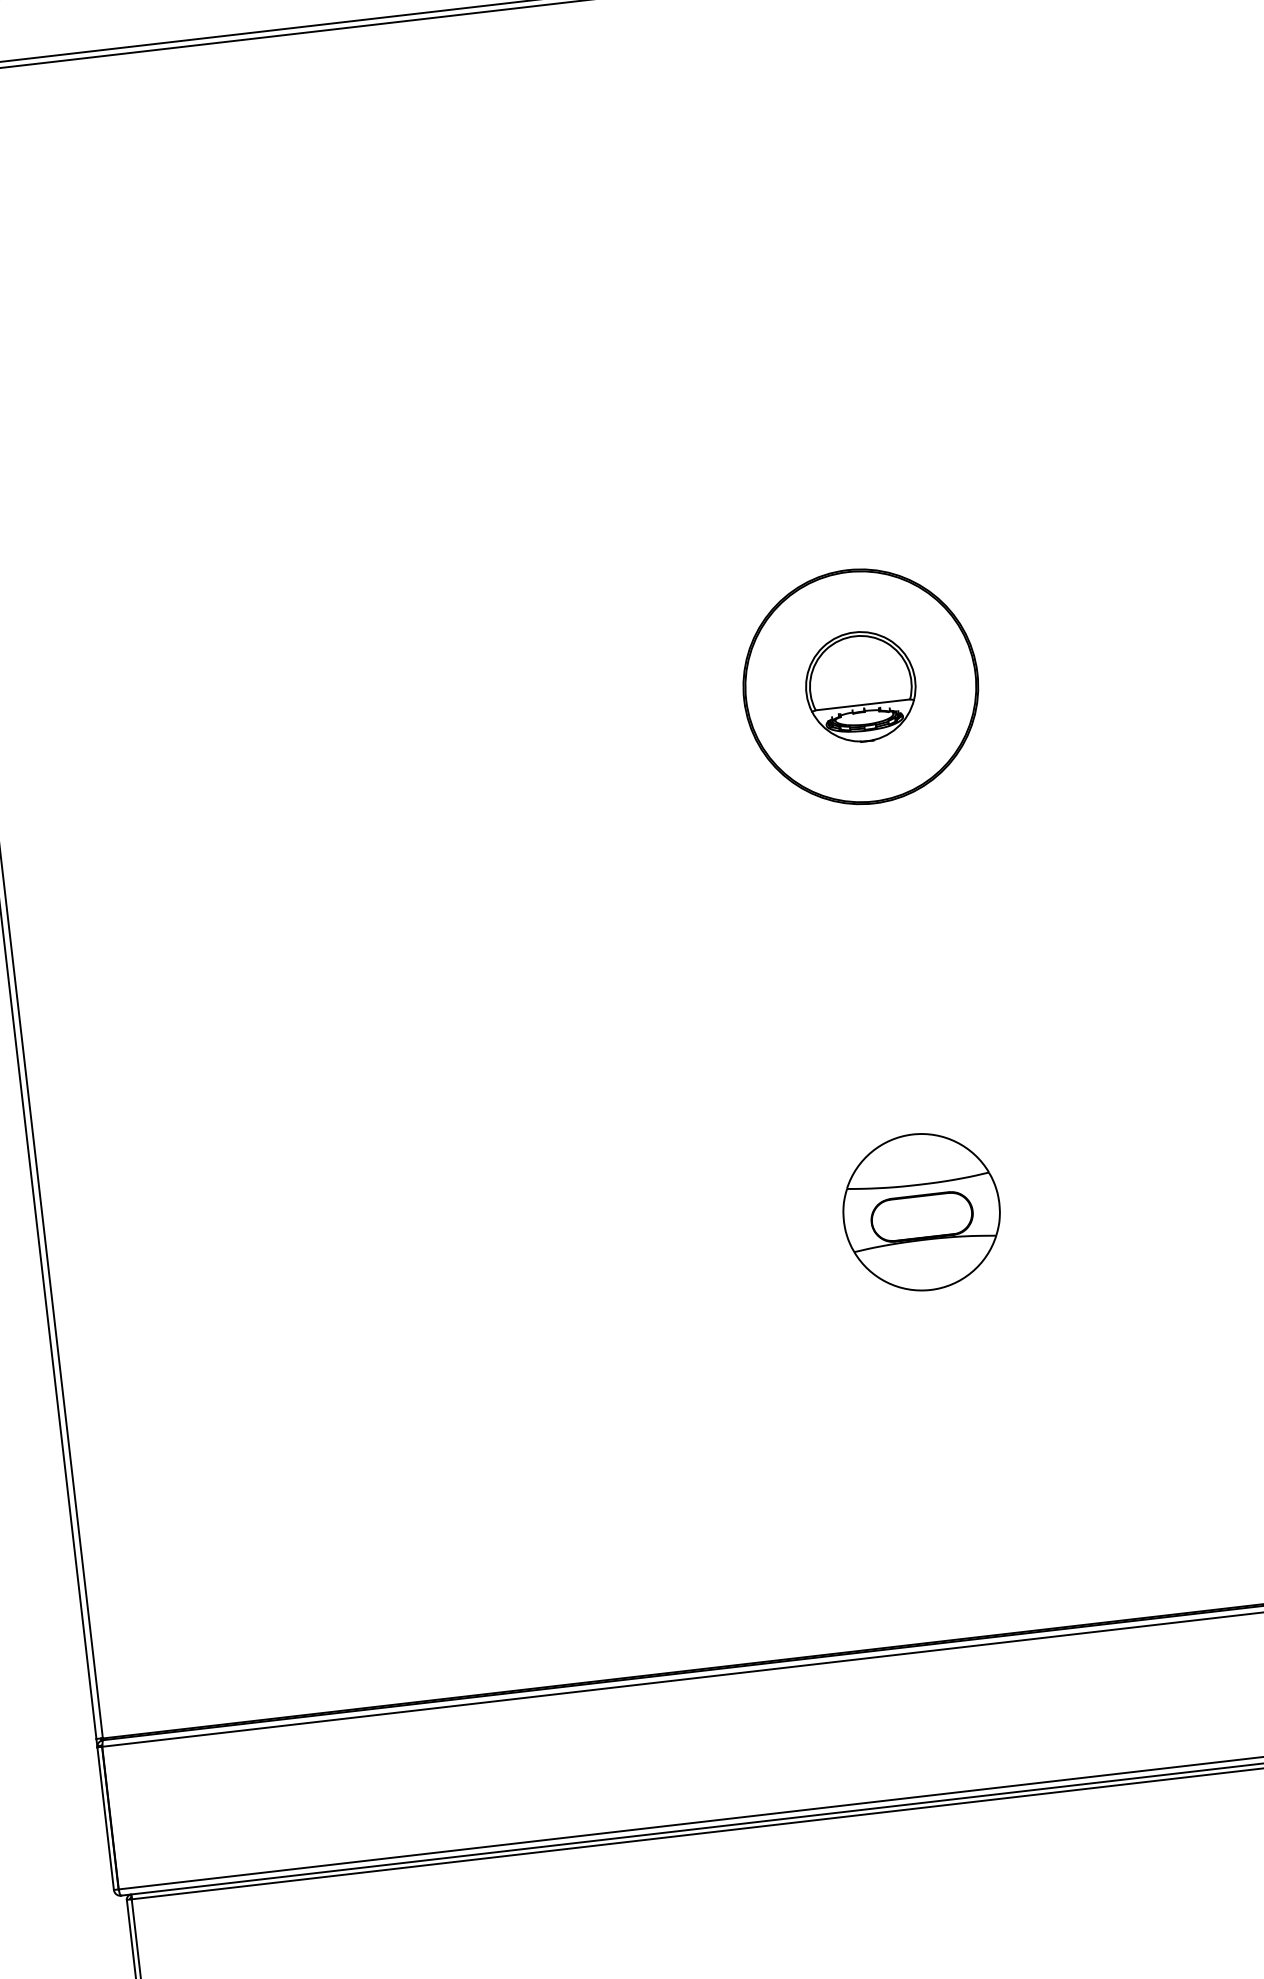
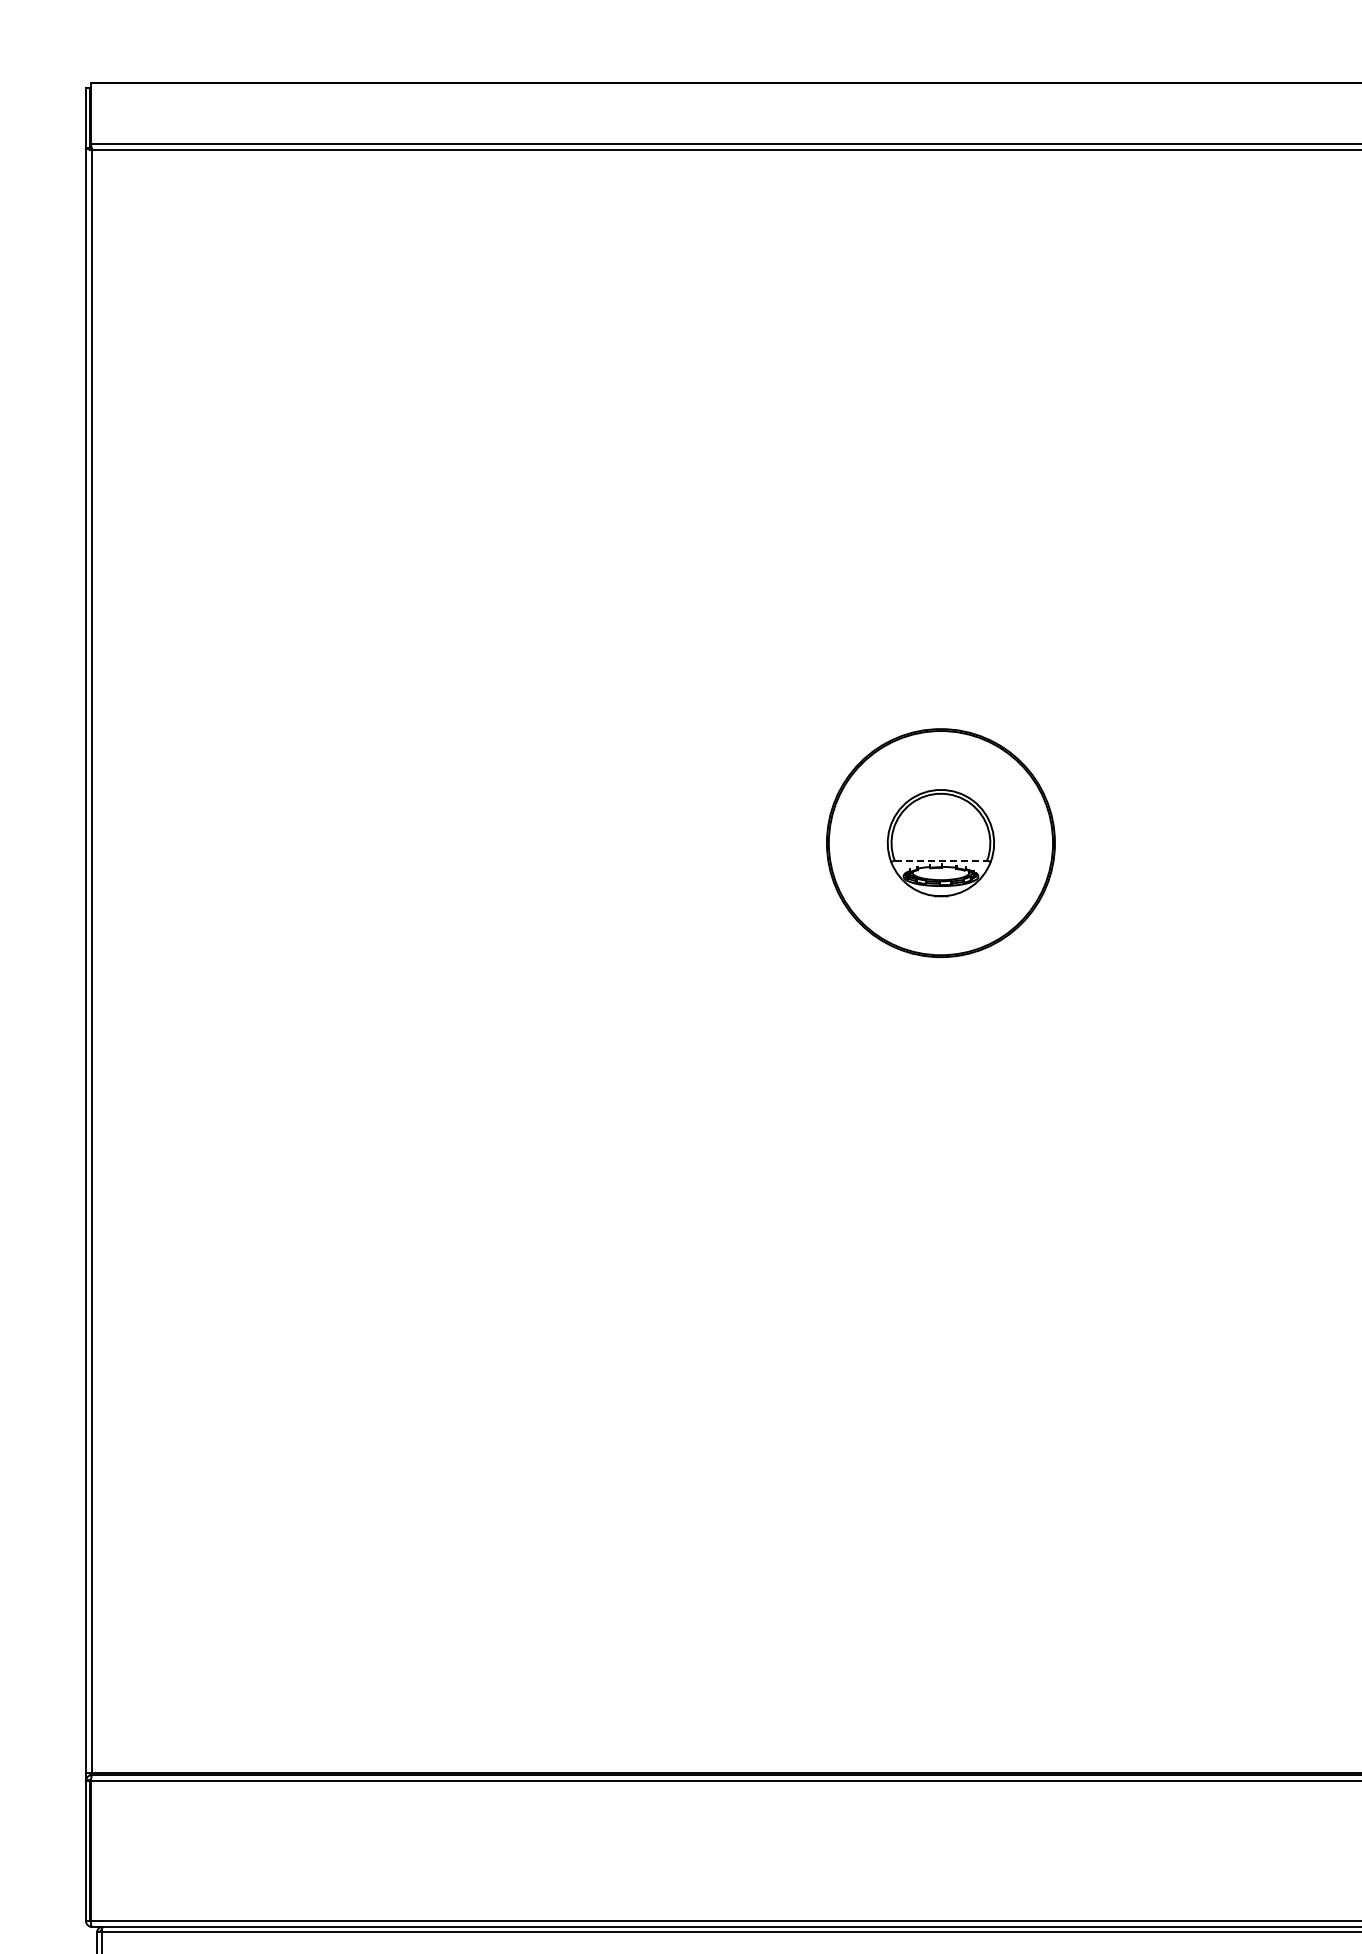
line: (863, 704) -> (941, 860), solid -> dashed
part: (921, 1211) -> (940, 1356), removed

